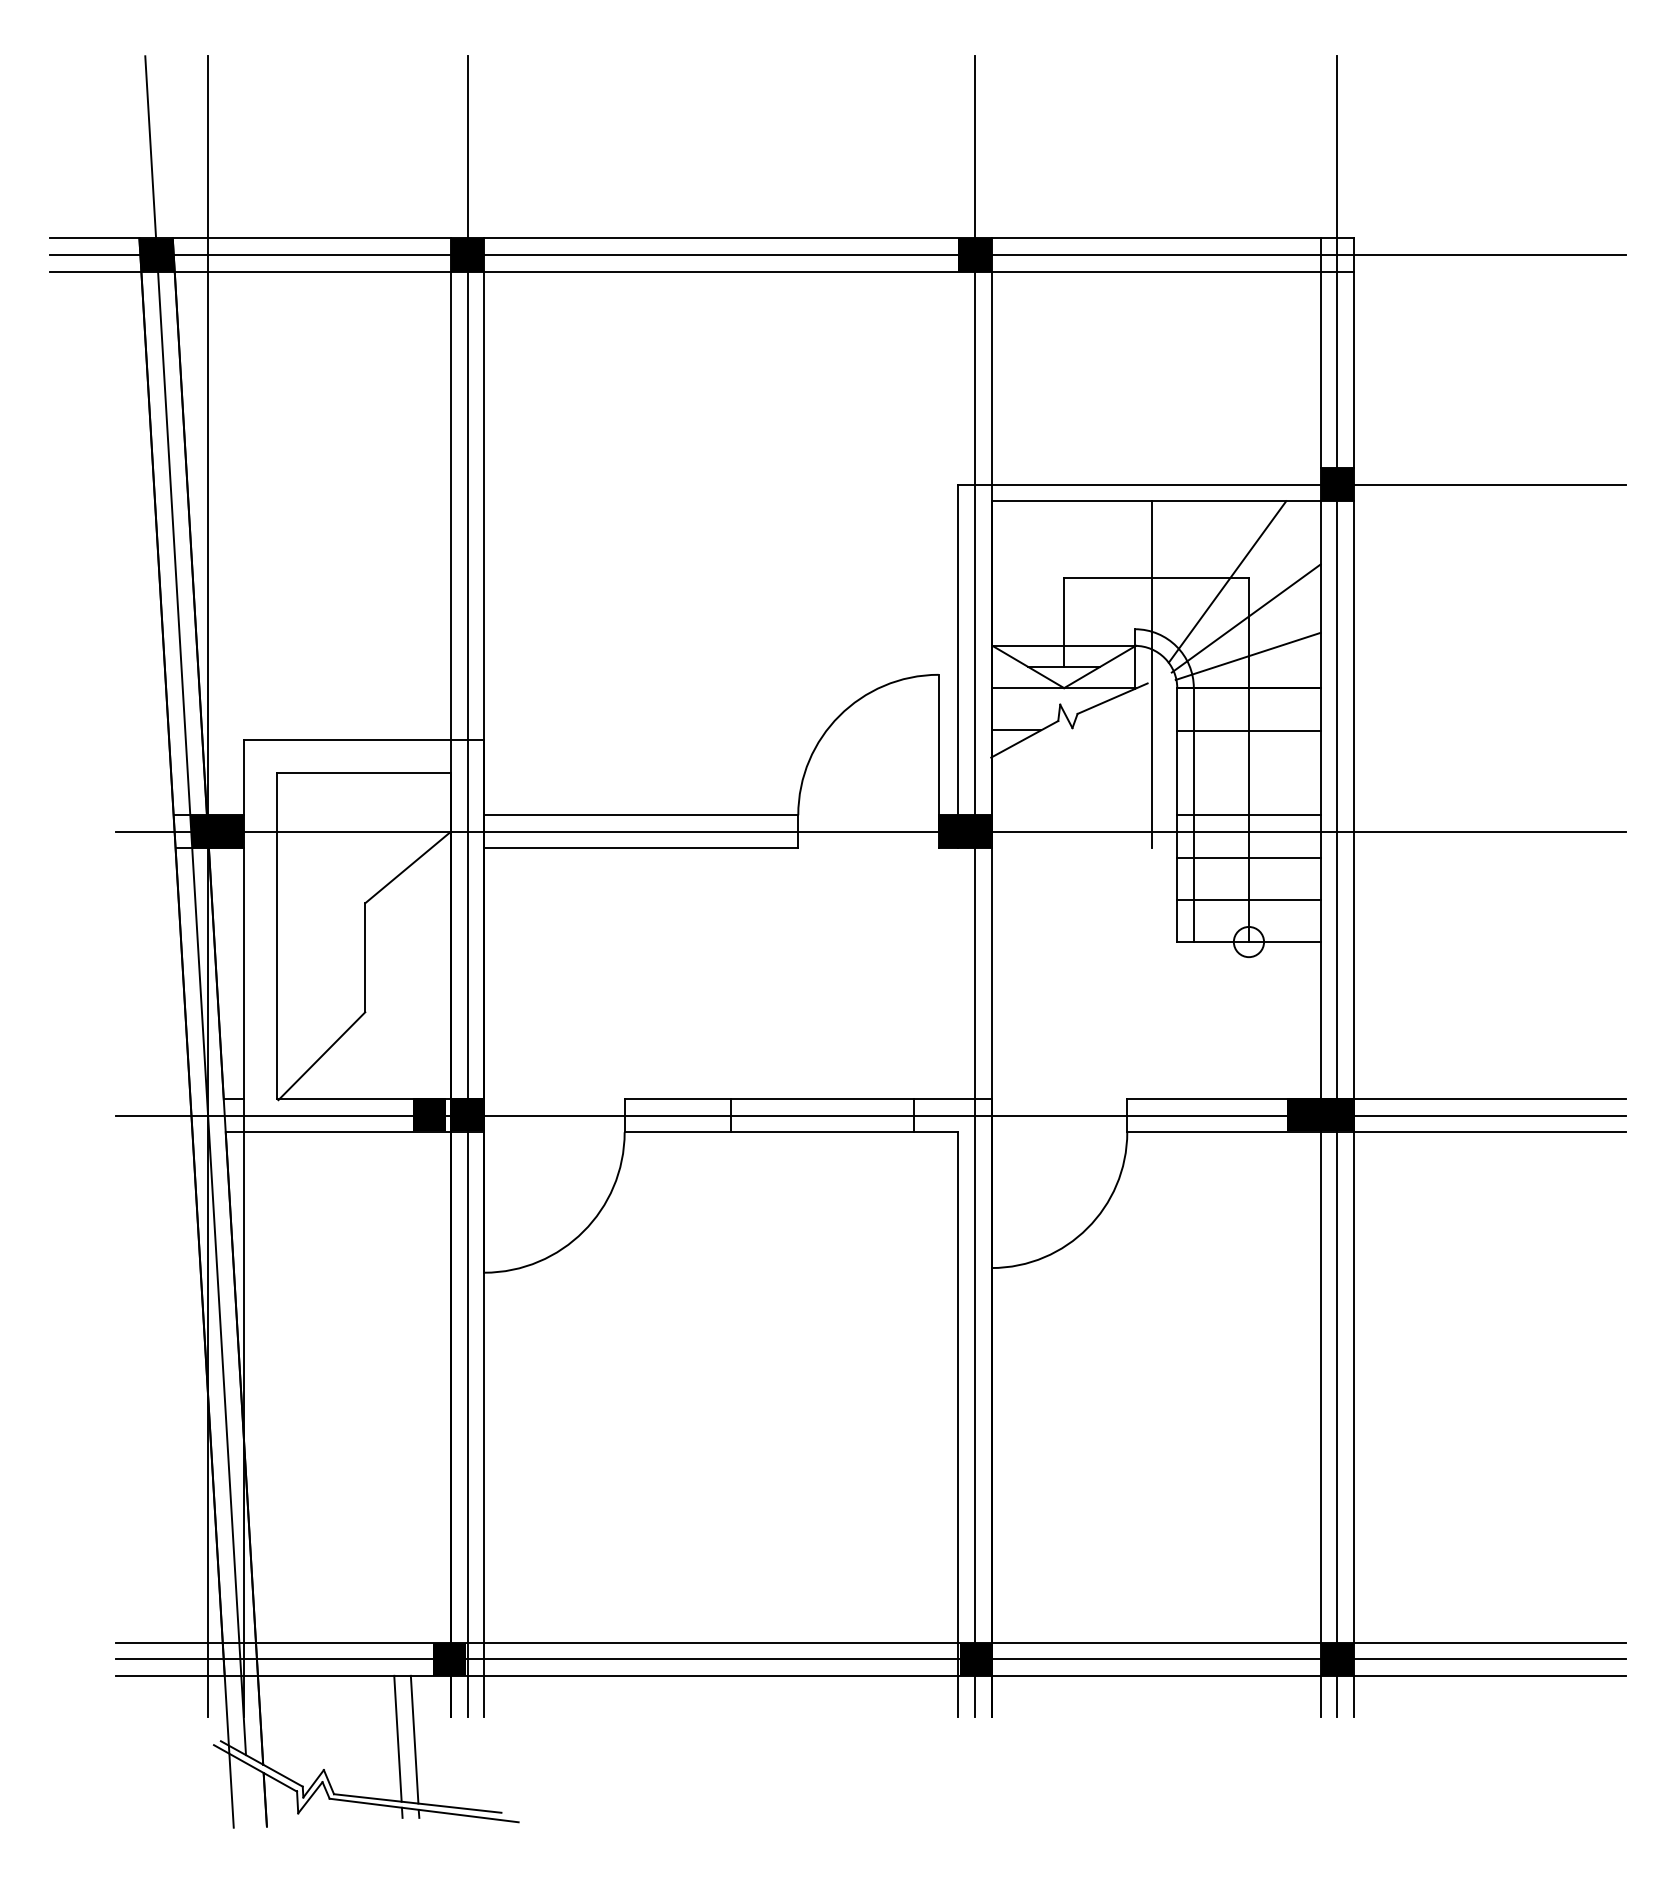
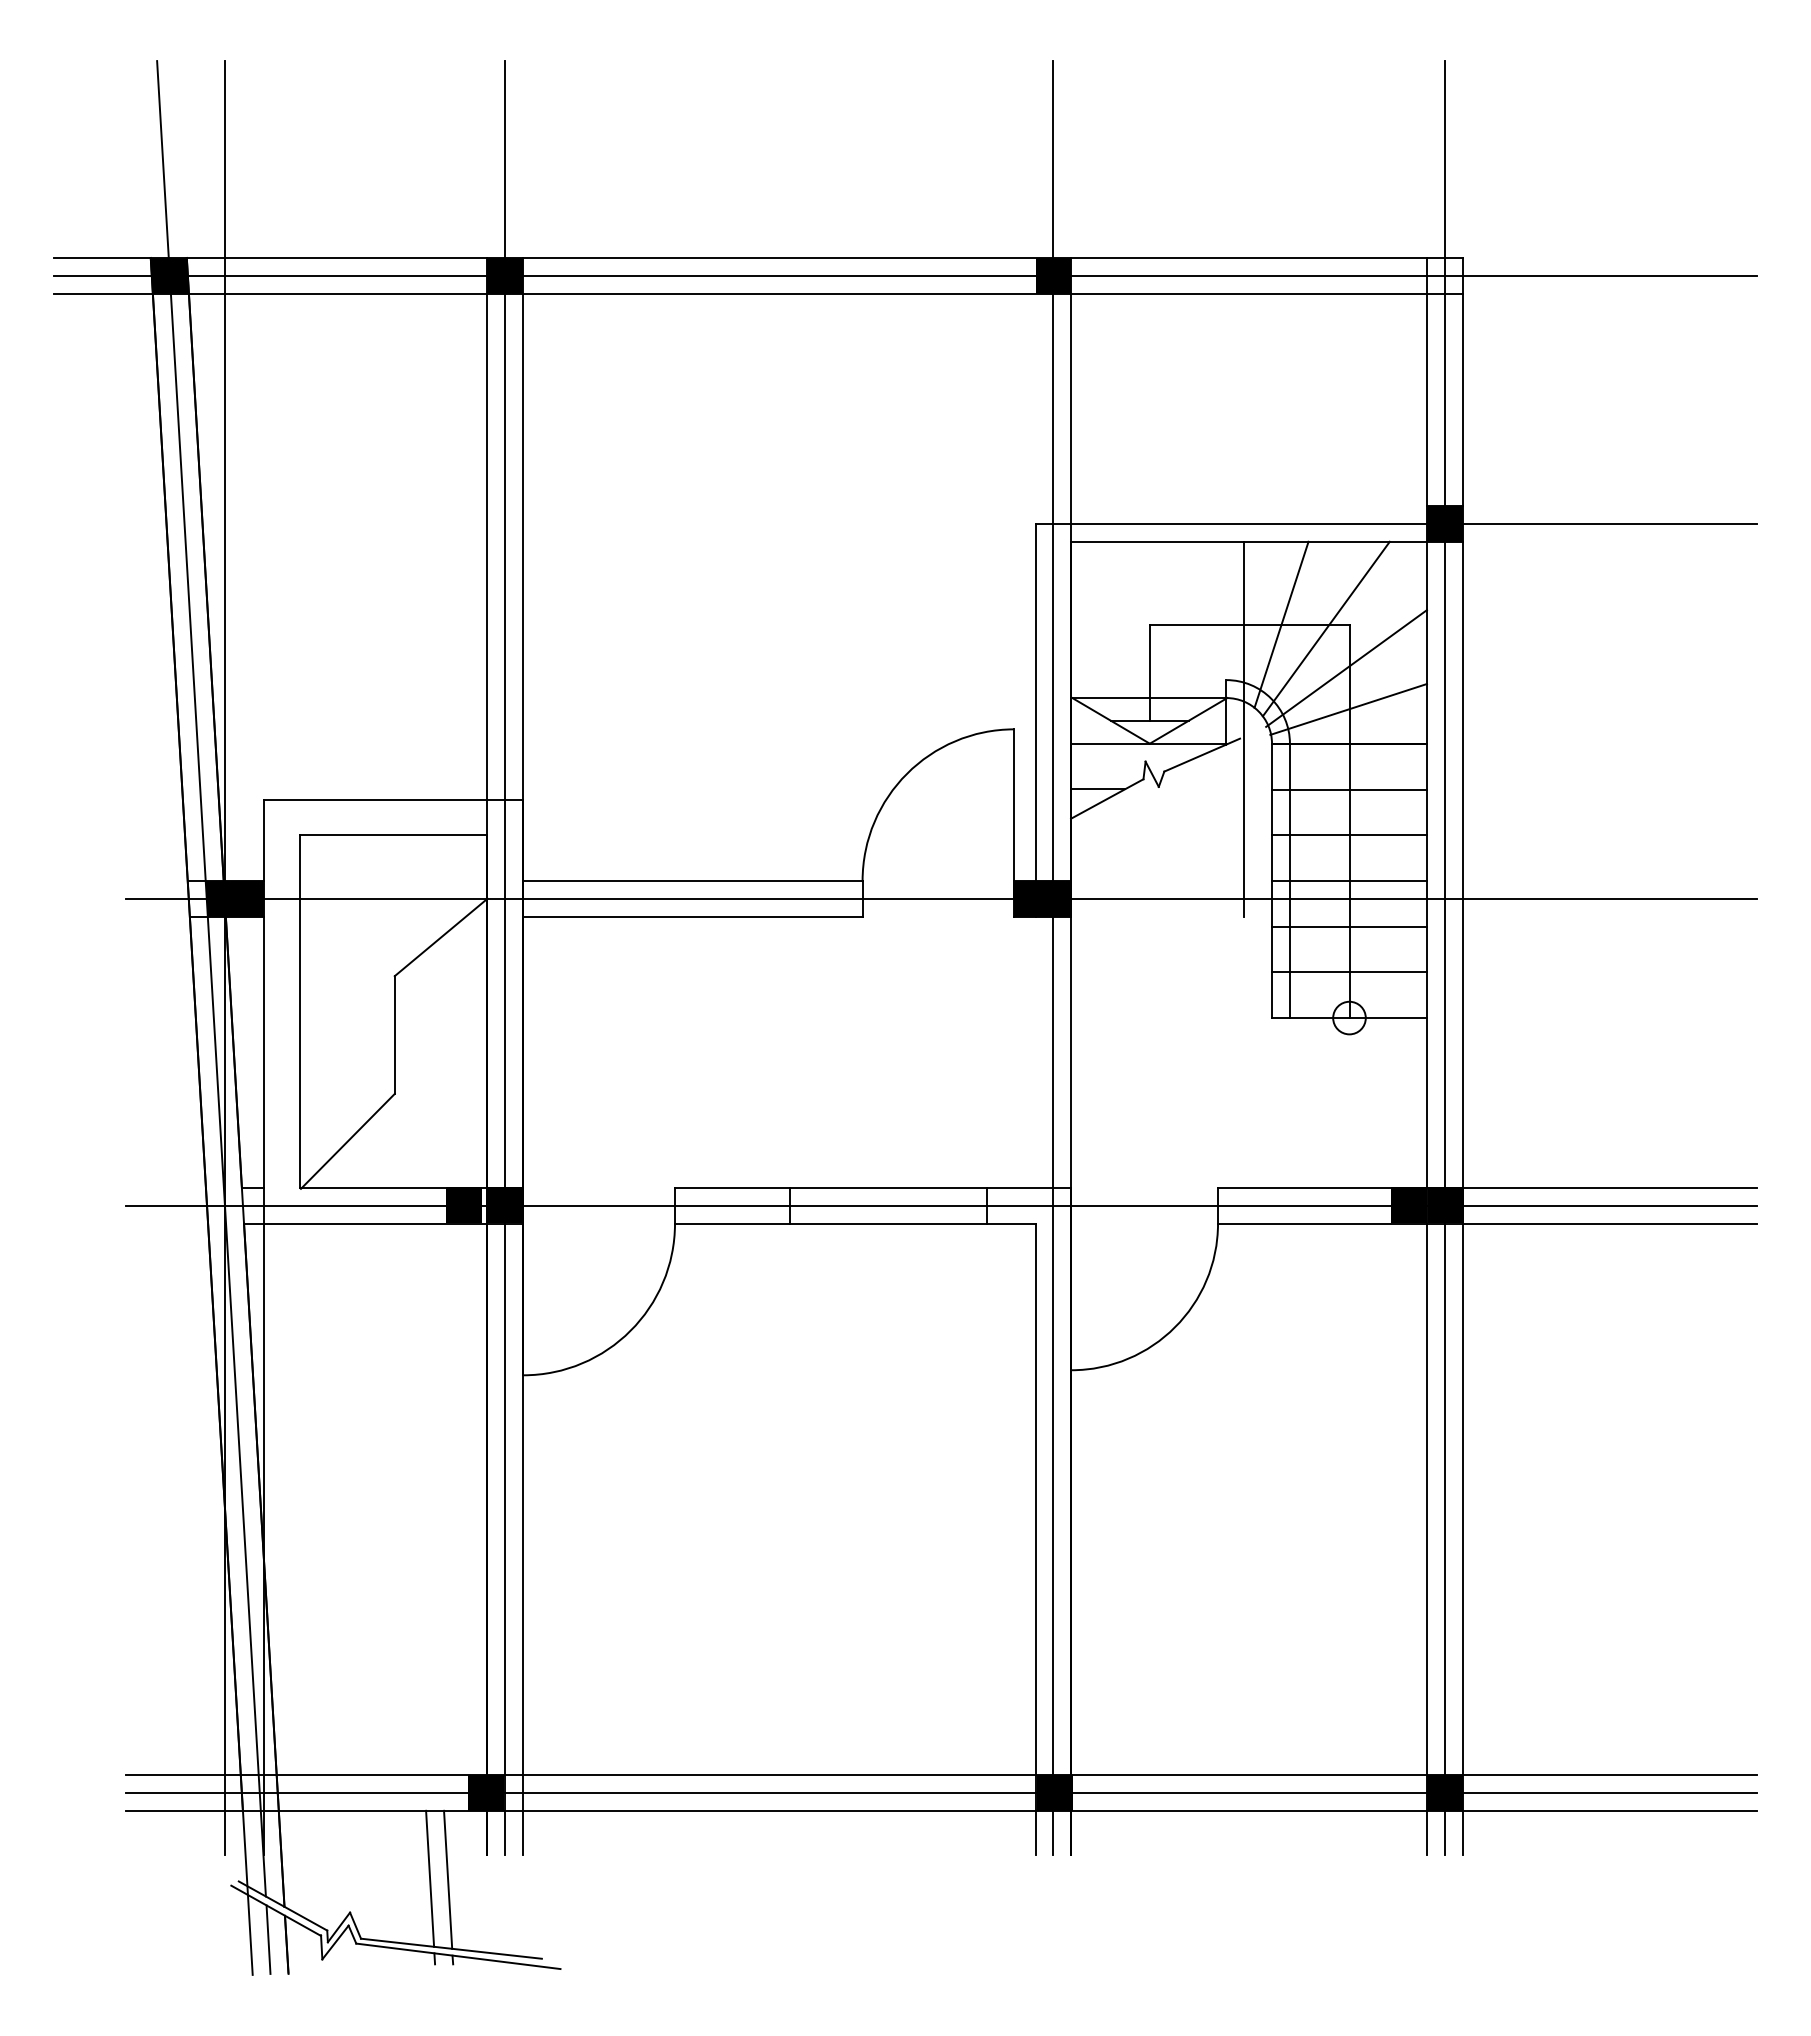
line: (1186, 577) -> (1281, 624), added
line: (1248, 773) -> (1349, 835), added
line: (248, 1794) -> (268, 1939), added

